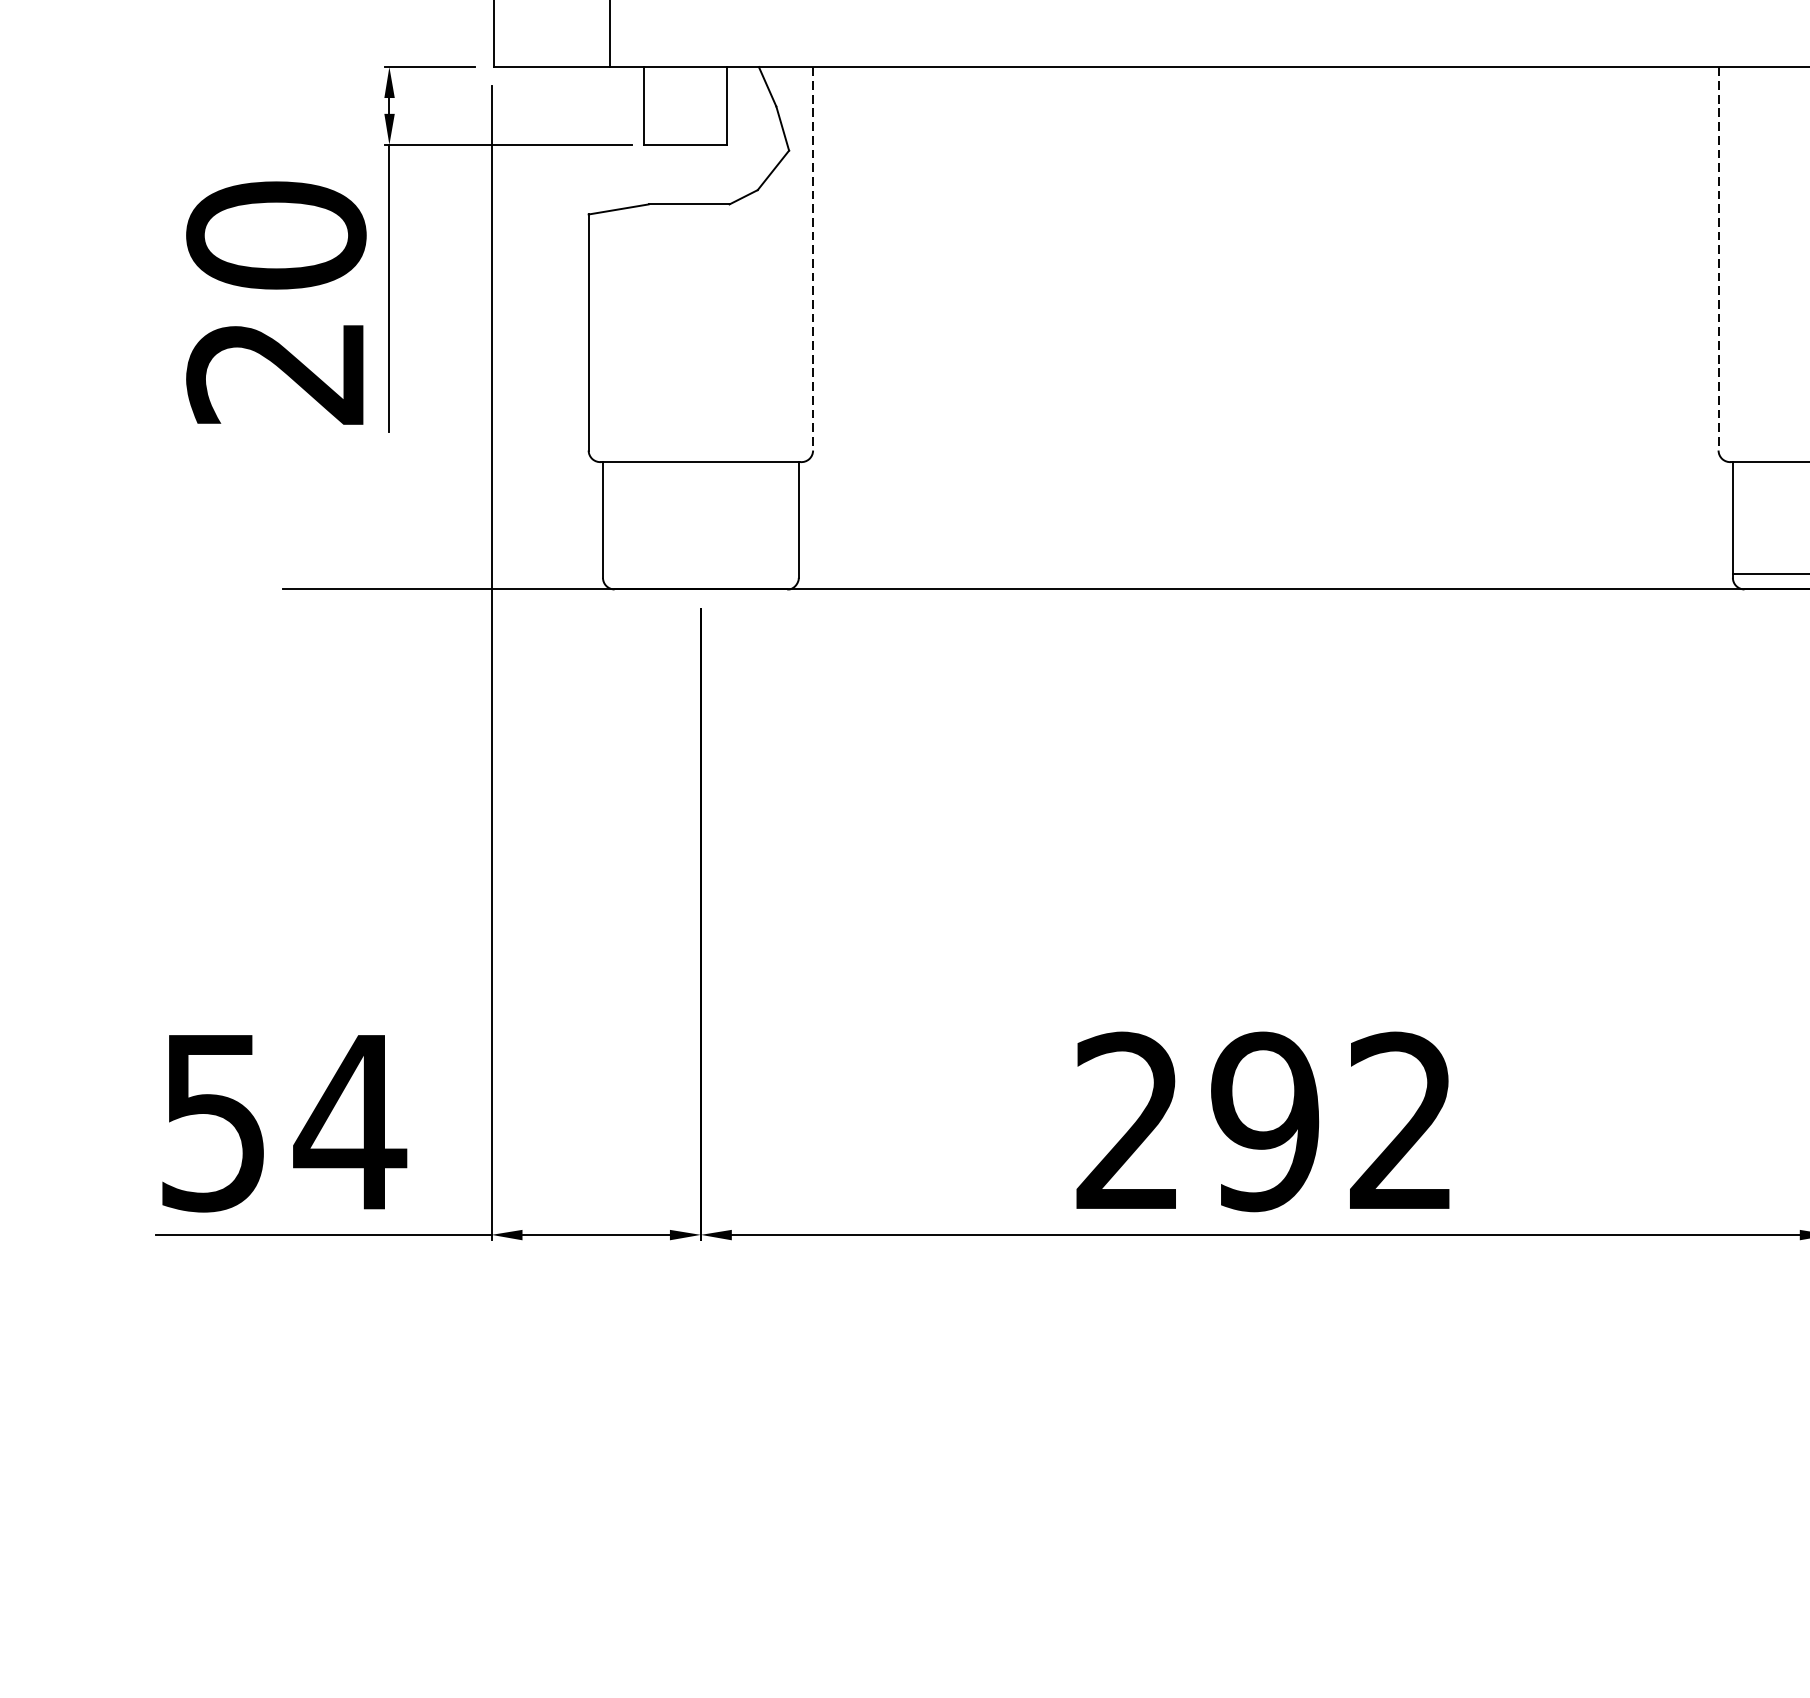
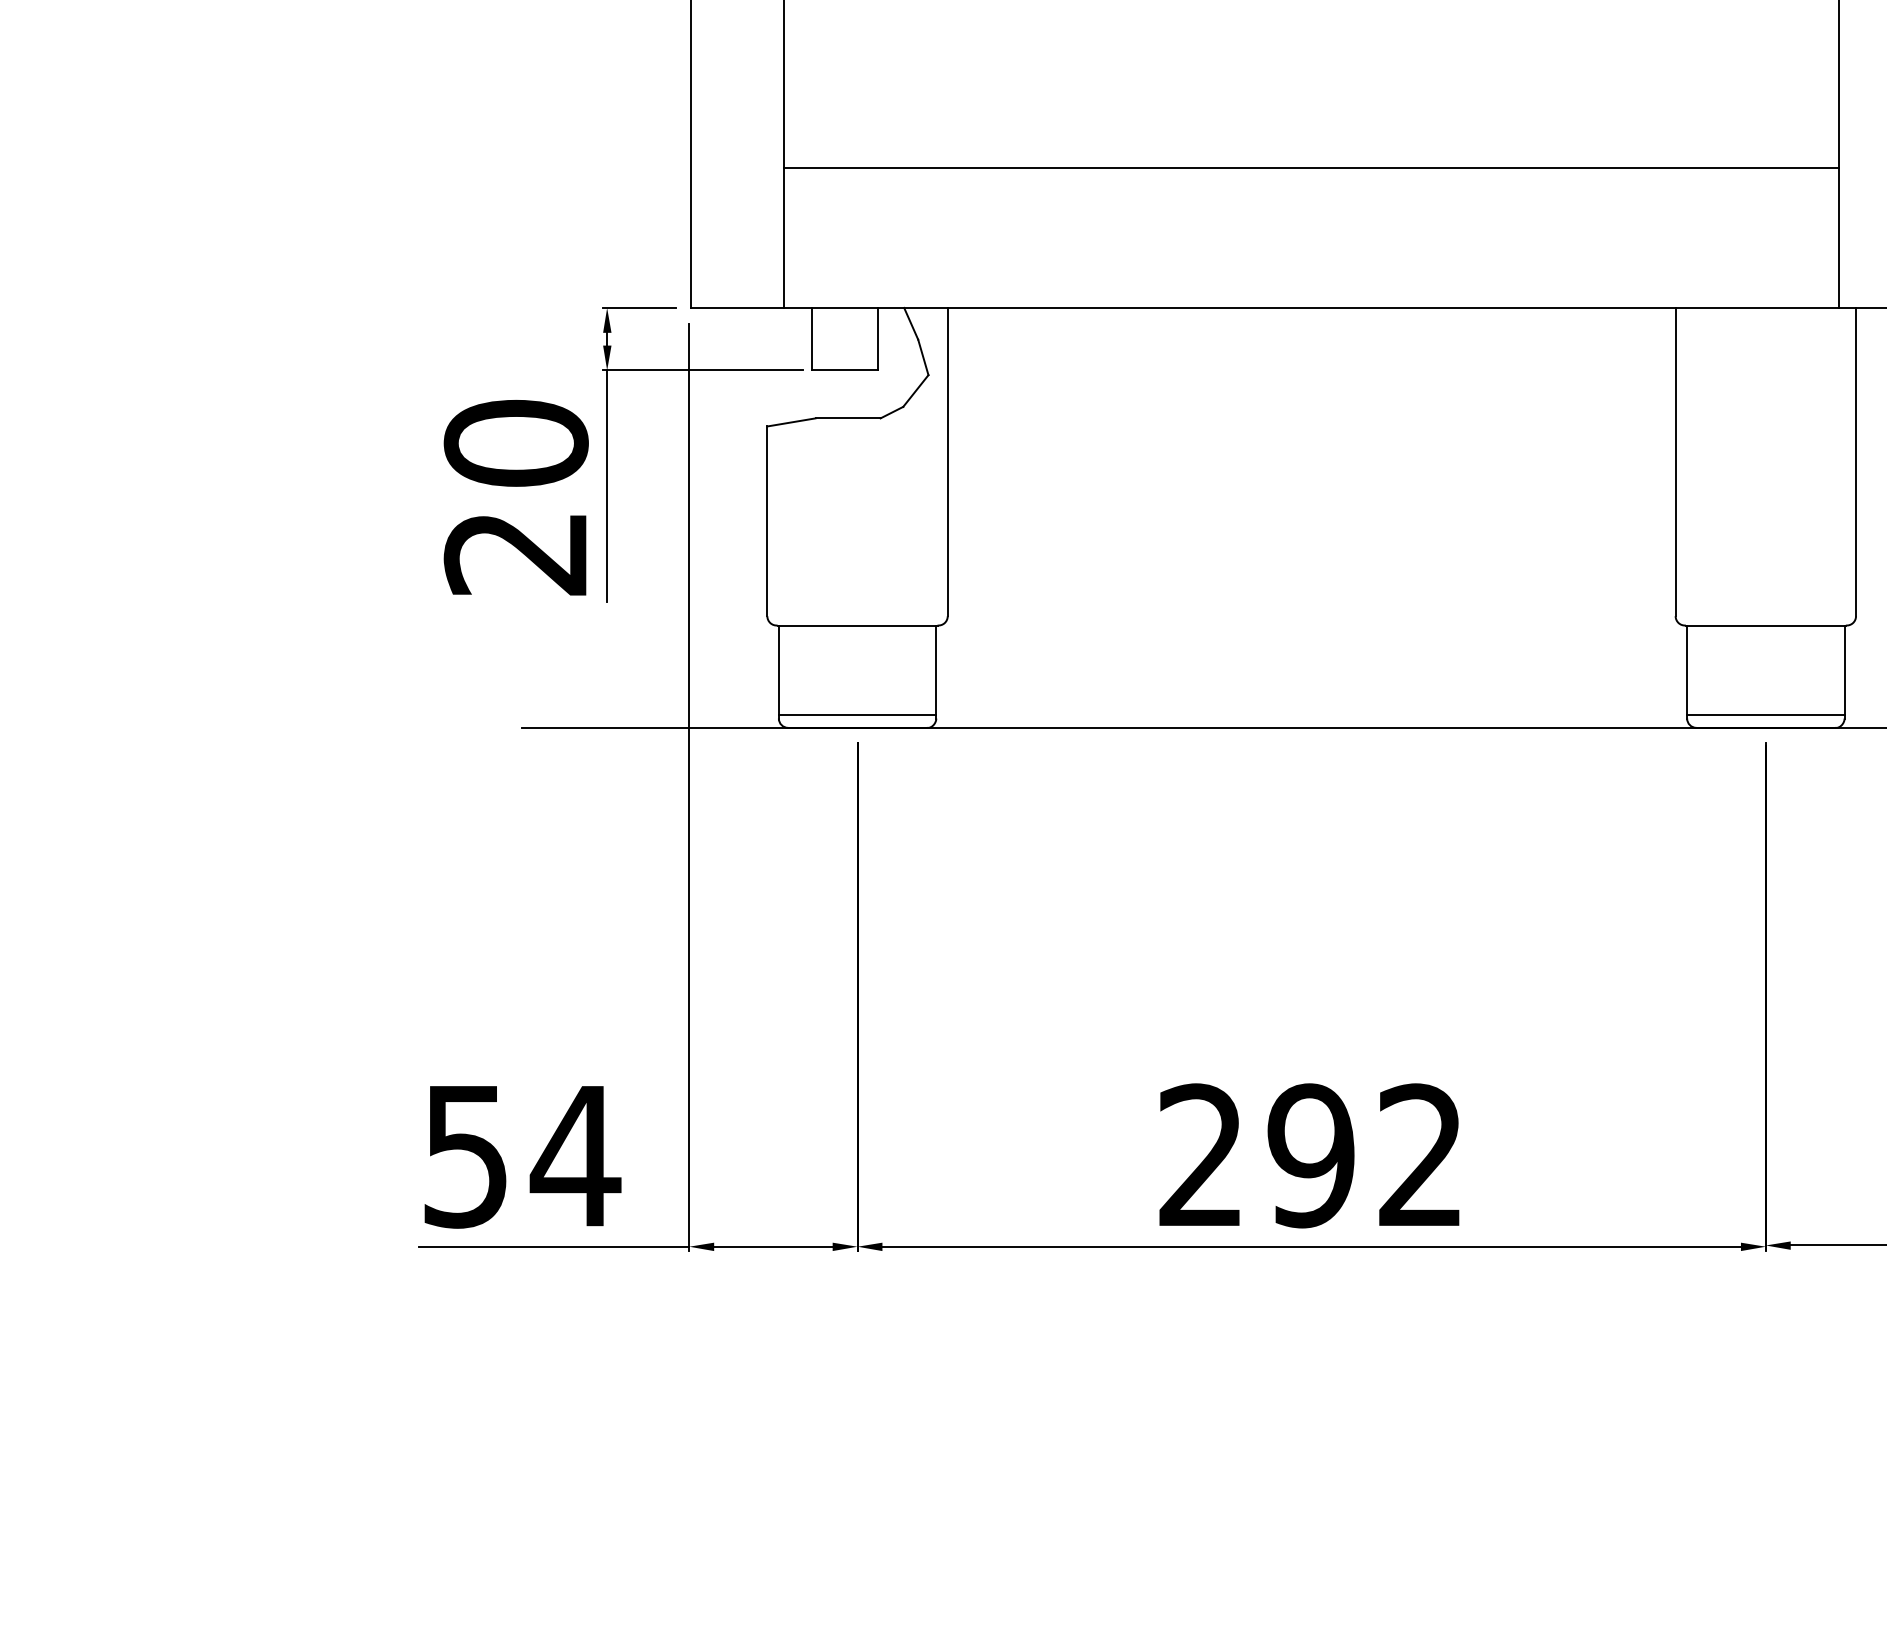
line: (812, 259) -> (947, 462), dashed -> solid
line: (1718, 259) -> (1675, 462), dashed -> solid
line: (700, 574) -> (857, 715), added

